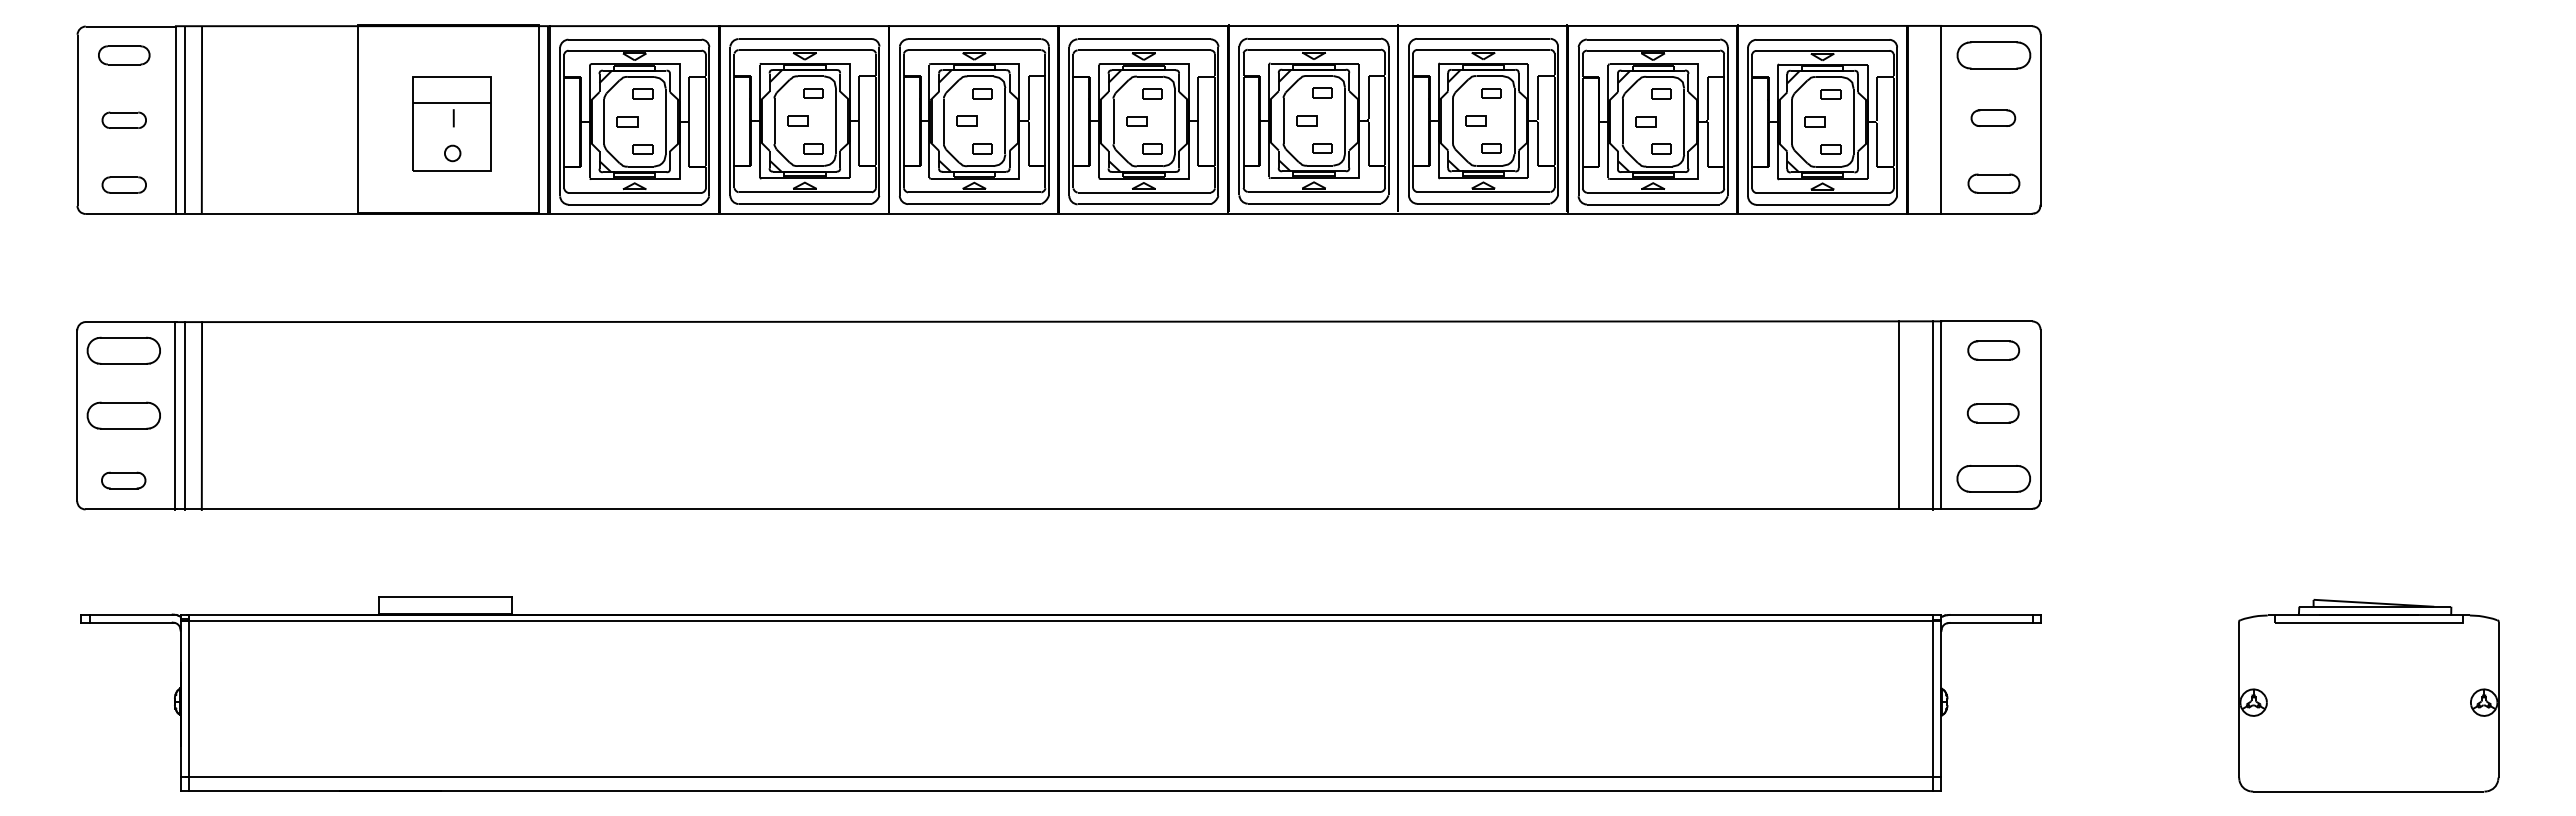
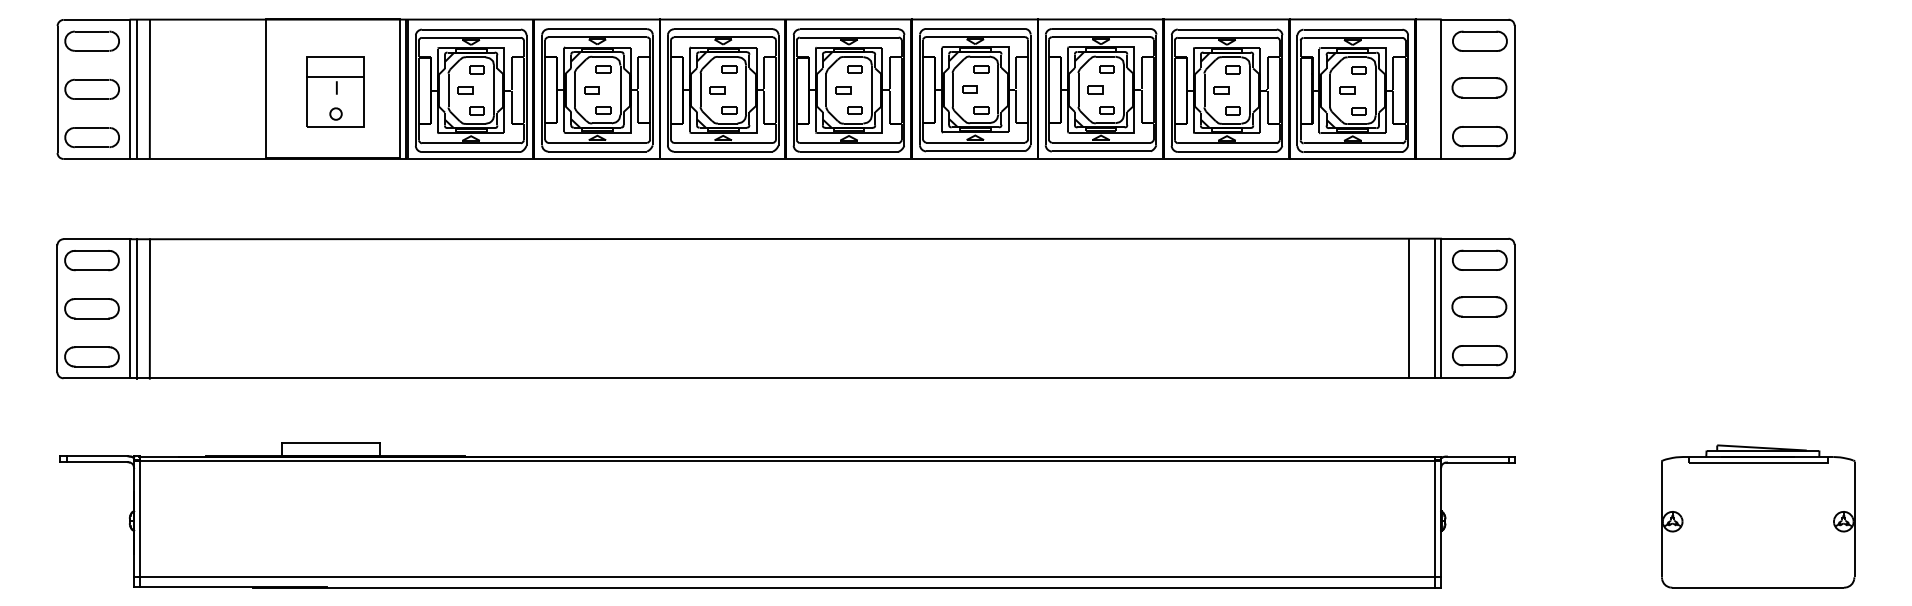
part: (124, 55) -> (92, 41), size x1.43
part: (1993, 118) -> (1479, 88), size x1.67
part: (124, 120) -> (92, 89), size x1.67
part: (1993, 183) -> (1479, 136), size x1.43
part: (124, 184) -> (92, 137), size x1.67
part: (1993, 350) -> (1479, 260), size x1.43
part: (1993, 413) -> (1479, 307), size x1.43
part: (123, 480) -> (91, 356), size x1.67

